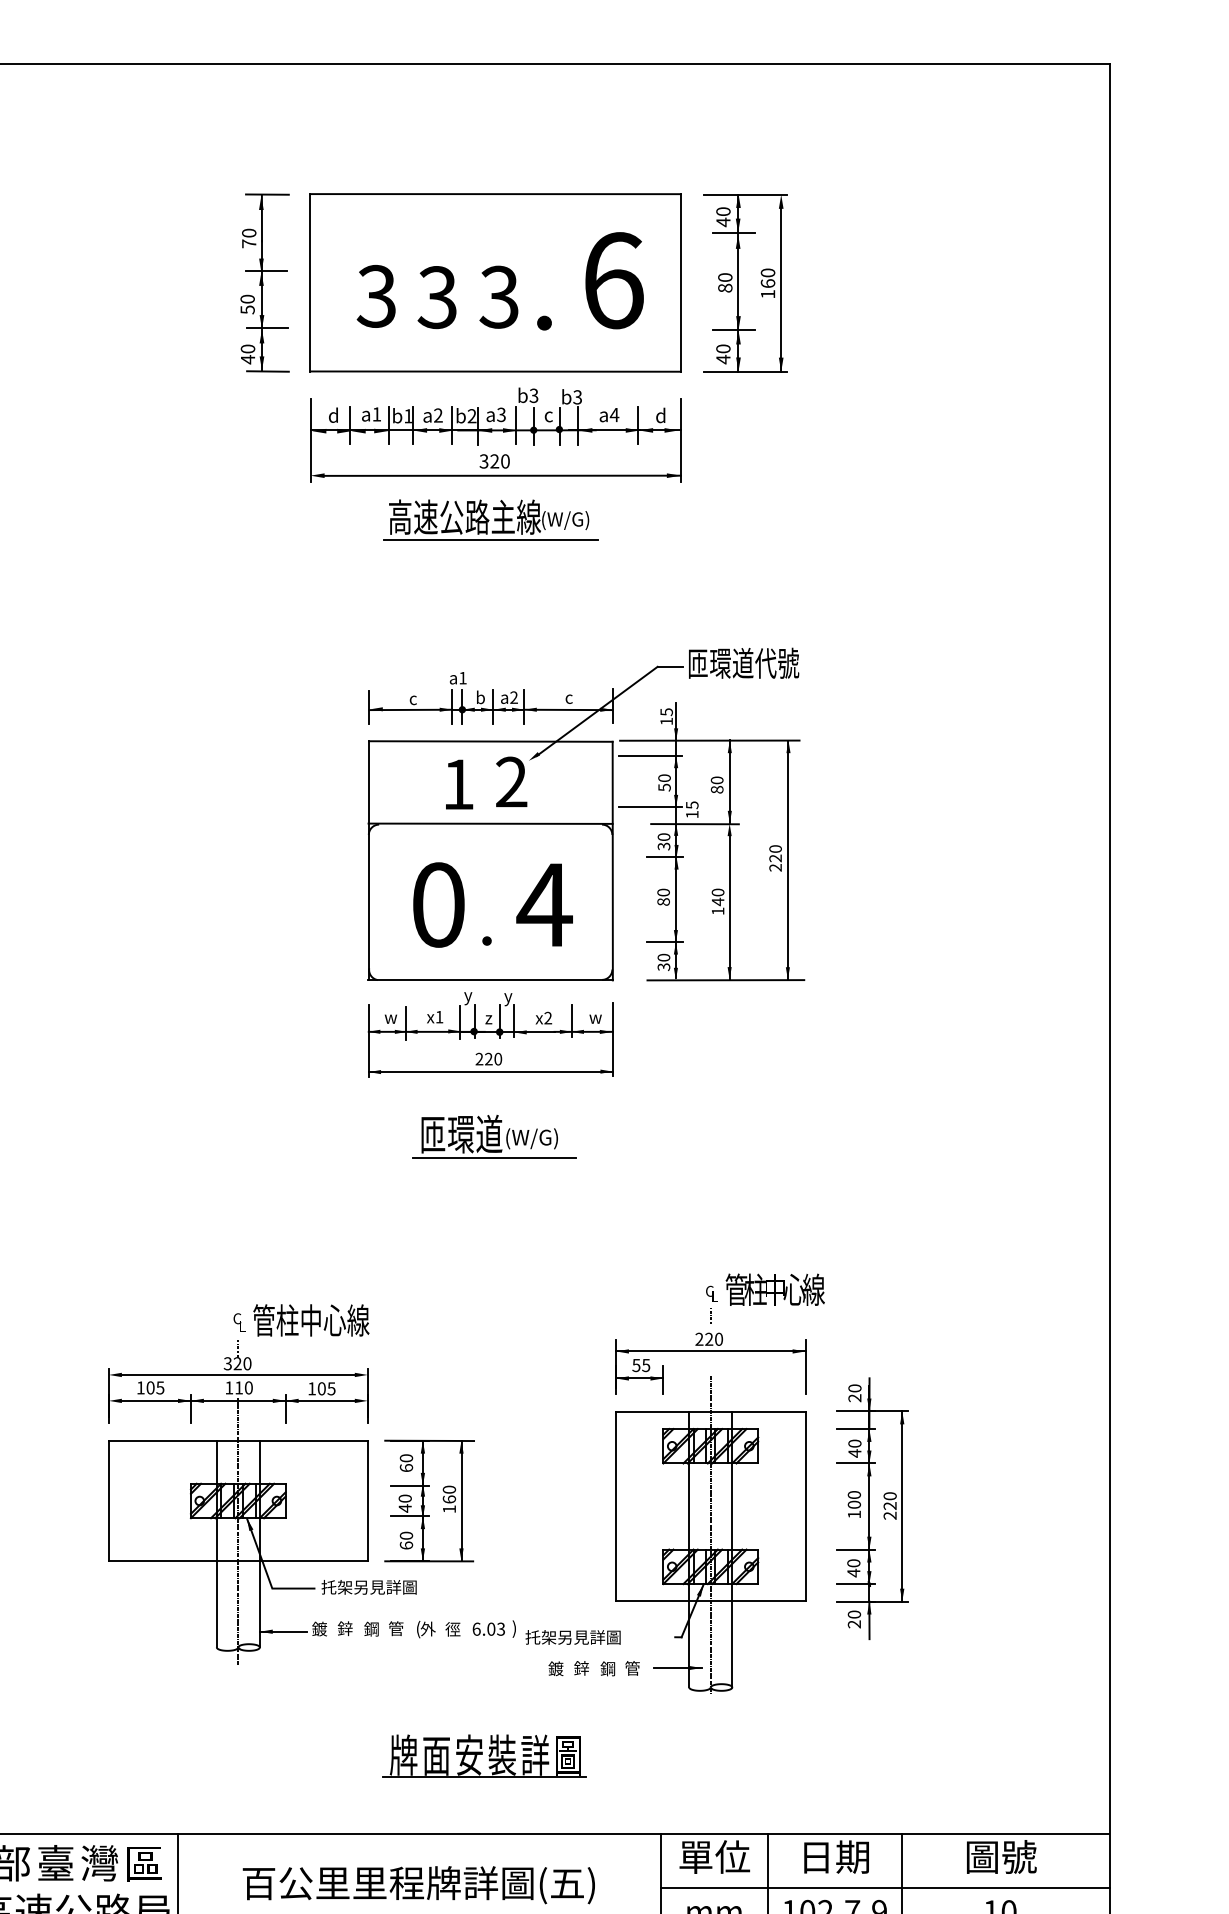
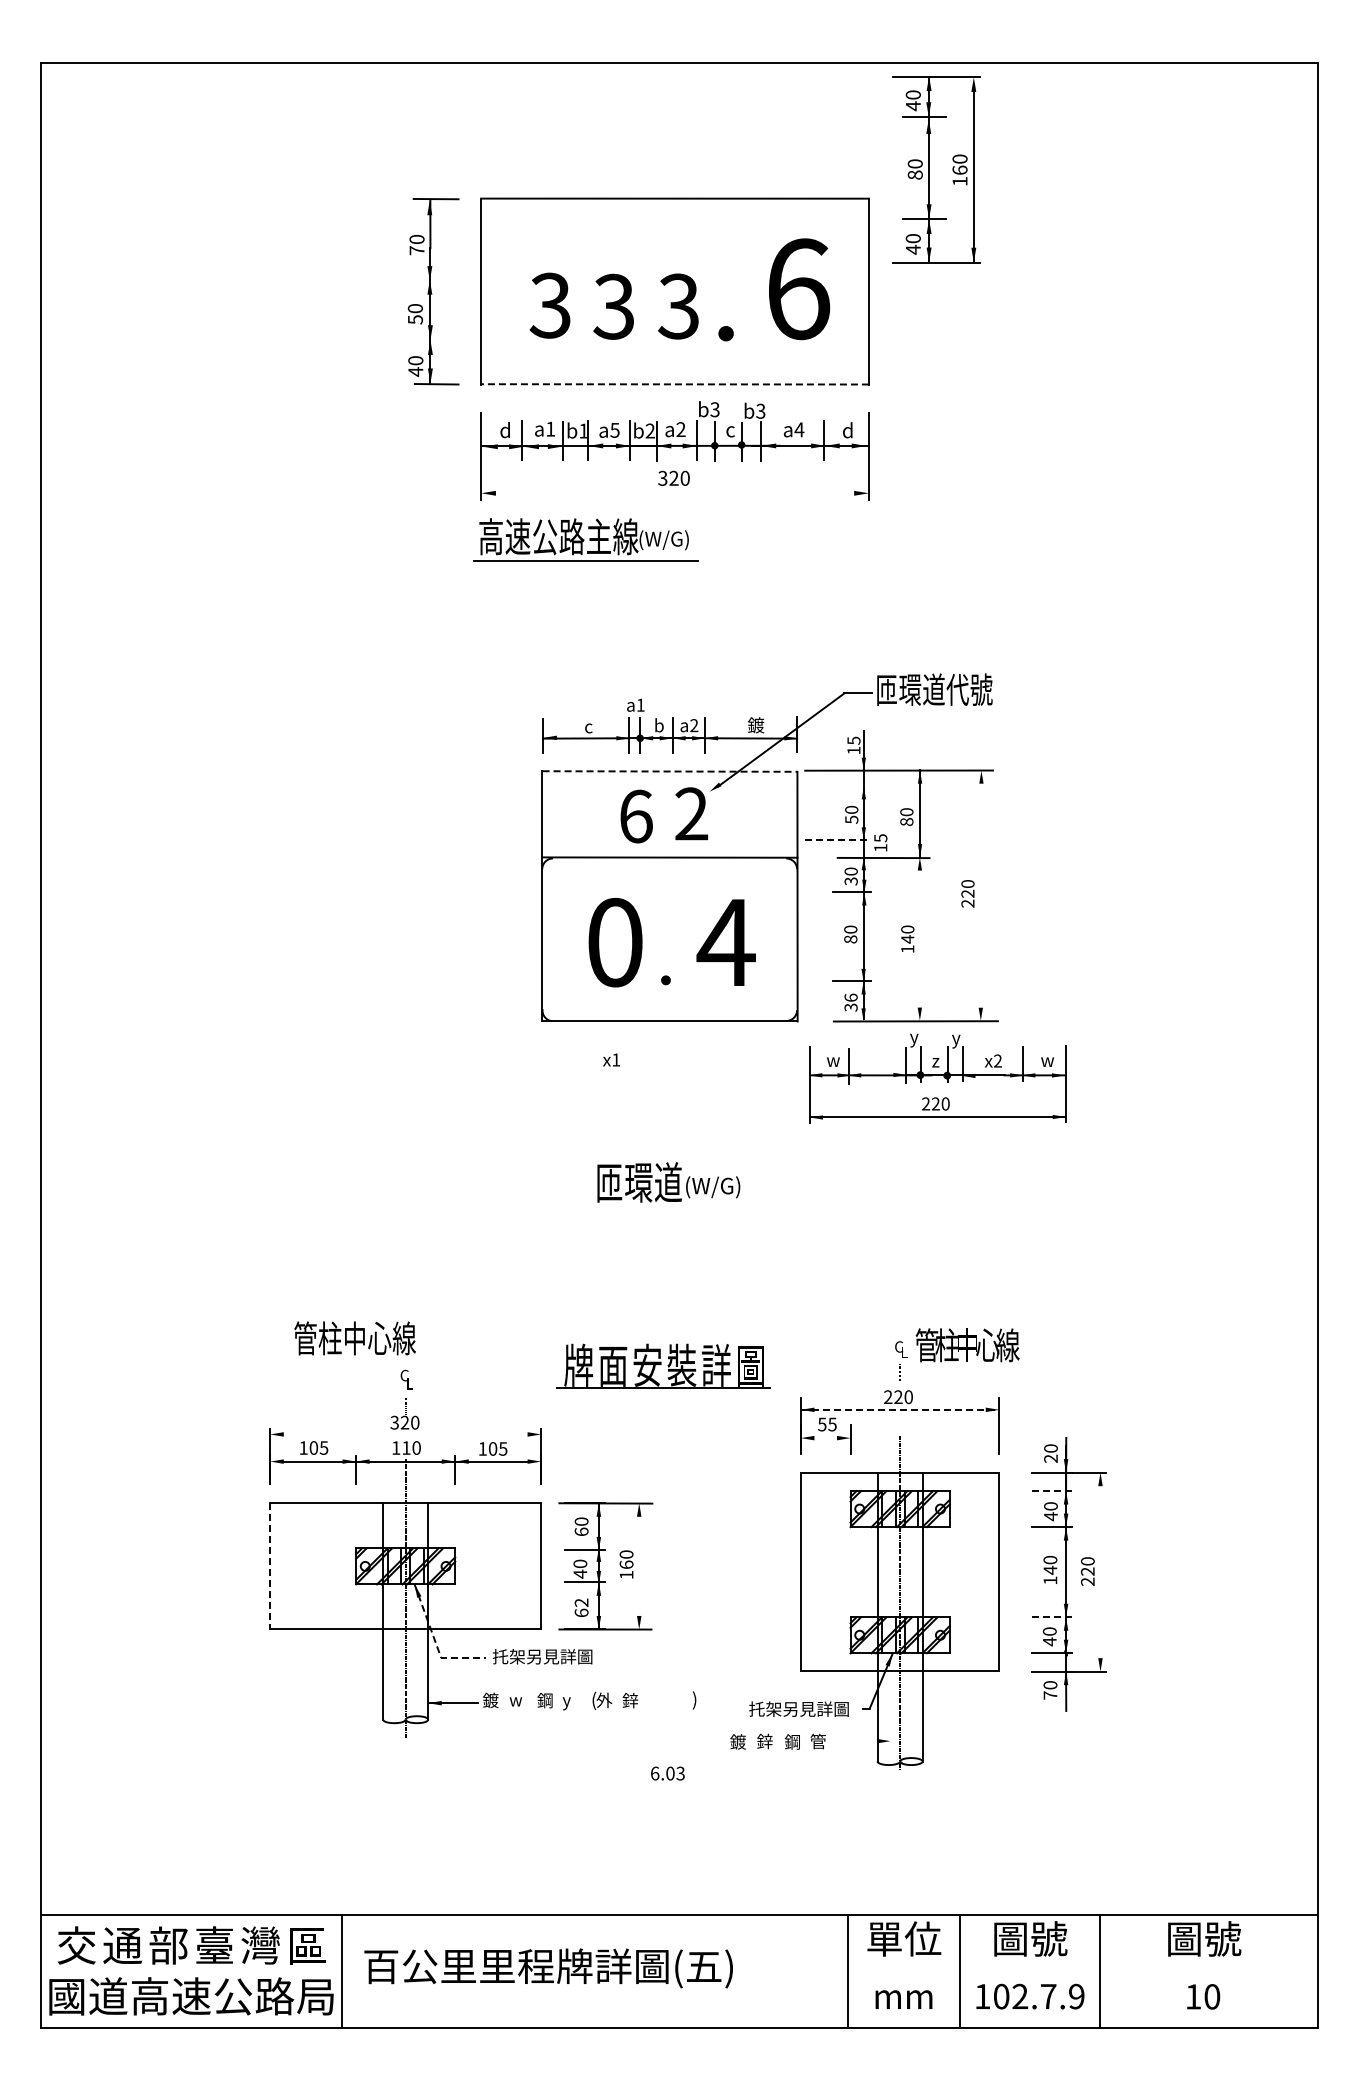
line: (265, 270) -> (434, 278), removed
part: (745, 282) -> (936, 169), moved
line: (266, 327) -> (435, 338), removed
line: (496, 371) -> (675, 384), solid -> dashed
text: (437, 414) -> (614, 429), a2 -> a5
text: (500, 414) -> (680, 429), a3 -> a2
line: (500, 475) -> (680, 493), removed
part: (490, 519) -> (585, 539), moved
text: (572, 697) -> (755, 725), c -> 鍍
line: (491, 741) -> (670, 771), solid -> dashed
line: (649, 755) -> (836, 786), removed
text: (458, 784) -> (636, 816), 1 -> 6
line: (650, 807) -> (837, 840), solid -> dashed
line: (788, 859) -> (981, 895), removed
line: (729, 906) -> (919, 944), removed
text: (663, 957) -> (850, 997), 30 -> 36
part: (490, 1034) -> (937, 1078), moved
line: (494, 1158) -> (673, 1207), removed
text: (310, 1320) -> (354, 1338), moved
line: (711, 1351) -> (900, 1409), solid -> dashed
line: (238, 1375) -> (405, 1434), removed
line: (639, 1378) -> (825, 1438), removed
line: (855, 1429) -> (1051, 1491), solid -> dashed
line: (109, 1501) -> (270, 1566), solid -> dashed
line: (461, 1501) -> (639, 1566), removed
text: (854, 1503) -> (1050, 1569), 100 -> 140
line: (902, 1505) -> (1100, 1571), removed
text: (406, 1535) -> (581, 1602), 60 -> 62
line: (855, 1549) -> (1051, 1617), solid -> dashed
line: (266, 1574) -> (435, 1643), solid -> dashed
text: (854, 1624) -> (1050, 1695), 20 -> 70
text: (345, 1628) -> (517, 1699), 鋅 -> w
text: (453, 1629) -> (630, 1700), 徑 -> 鋅
text: (488, 1629) -> (667, 1773), moved
text: (395, 1630) -> (570, 1701), 管 -> y
text: (572, 1636) -> (798, 1708), moved
line: (677, 1668) -> (865, 1741), removed
part: (484, 1755) -> (663, 1365), moved
text: (835, 1856) -> (1030, 1938), 日期 -> 圖號
text: (418, 1885) -> (548, 1968), moved
line: (886, 1888) -> (1083, 1971), removed

